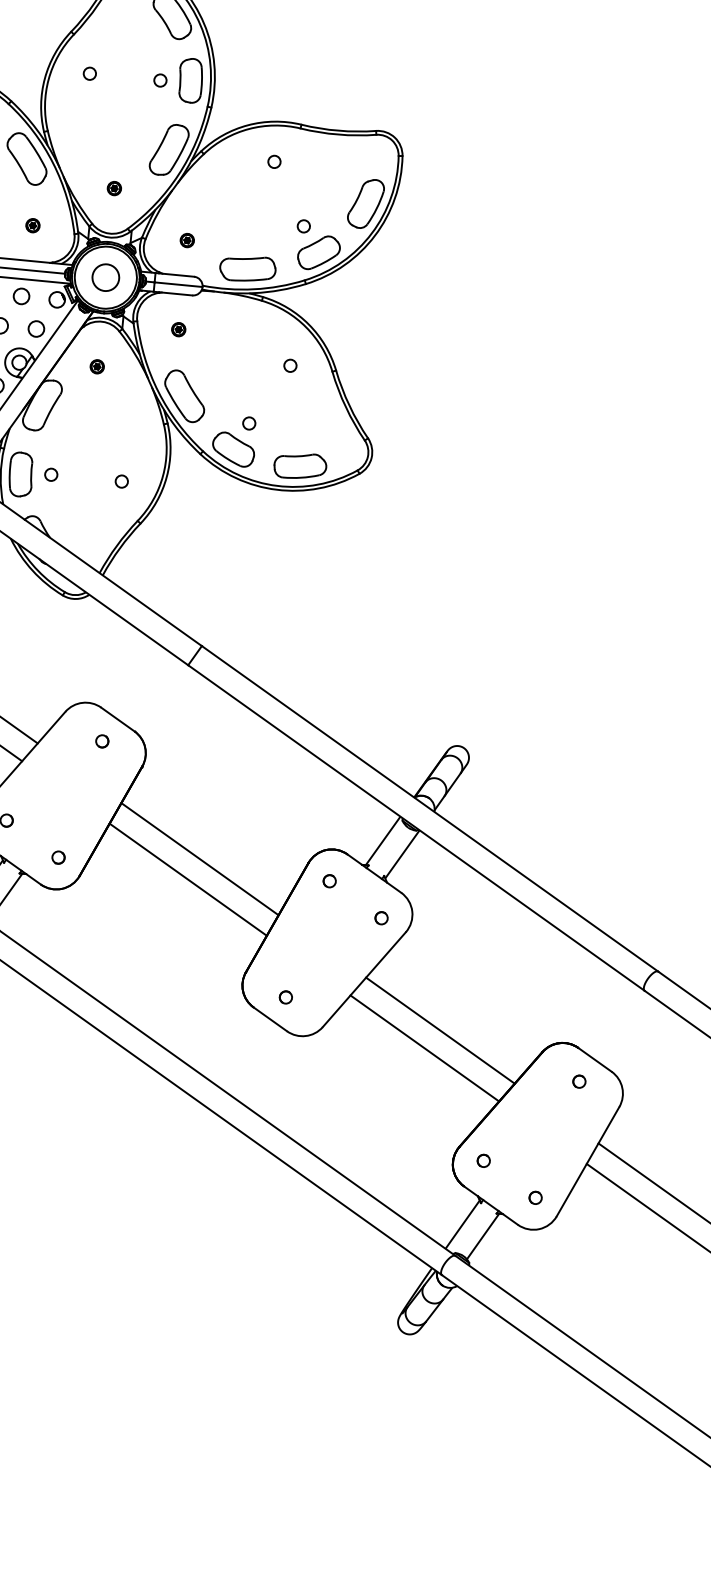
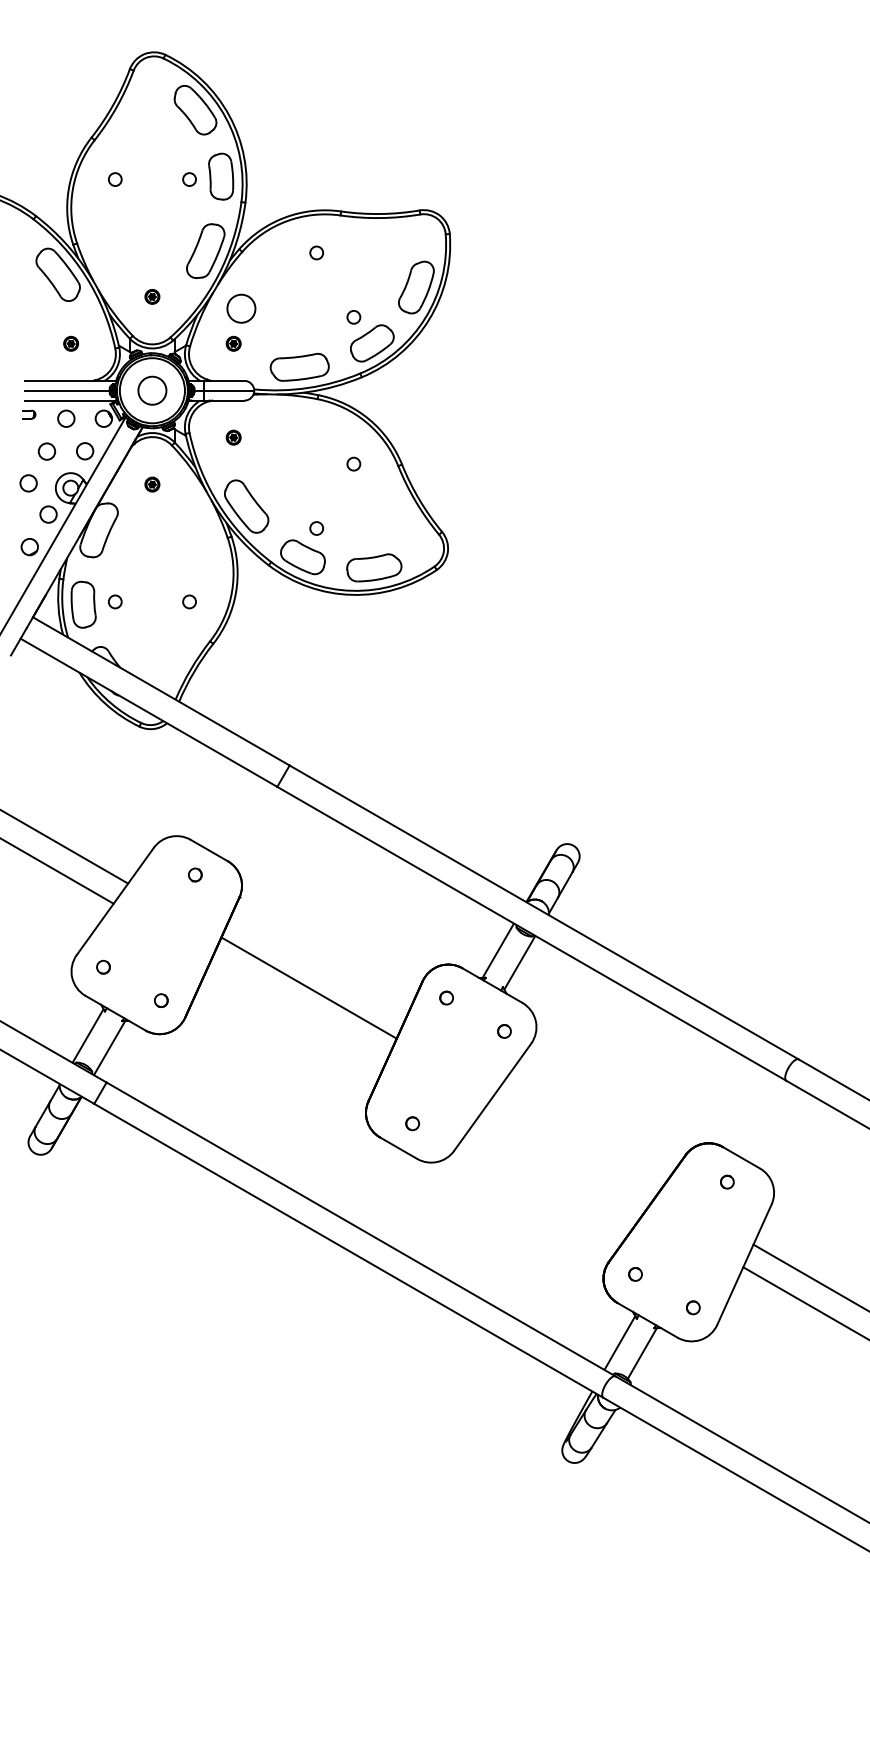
circle: (197, 207) -> (241, 308), added
line: (187, 879) -> (298, 1010), removed
line: (440, 1030) -> (577, 1142), removed
line: (424, 1047) -> (562, 1162), removed

